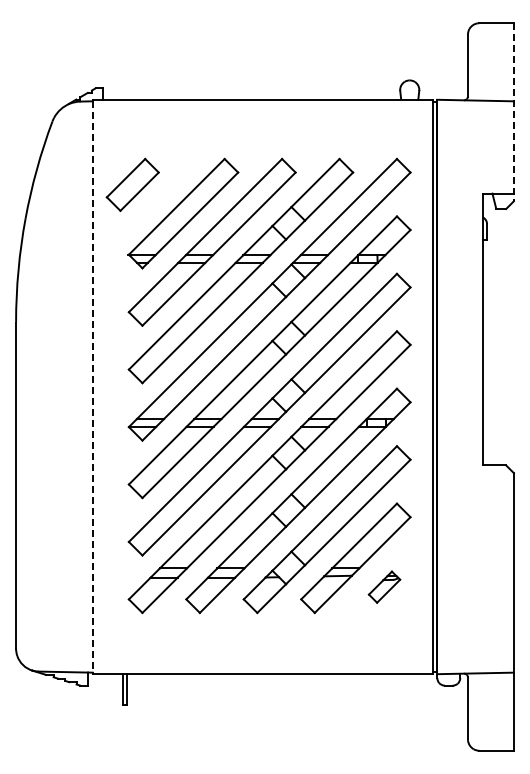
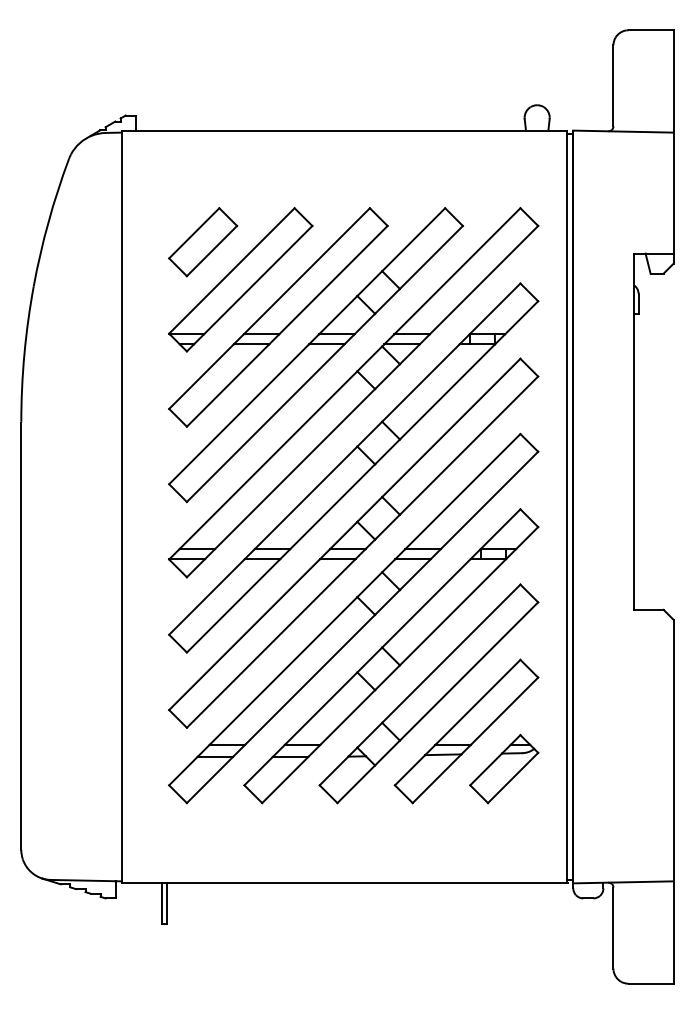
line: (513, 112) -> (673, 147), dashed -> solid
part: (132, 184) -> (202, 241), moved
line: (92, 386) -> (121, 506), dashed -> solid
part: (384, 587) -> (504, 769), size x1.67

